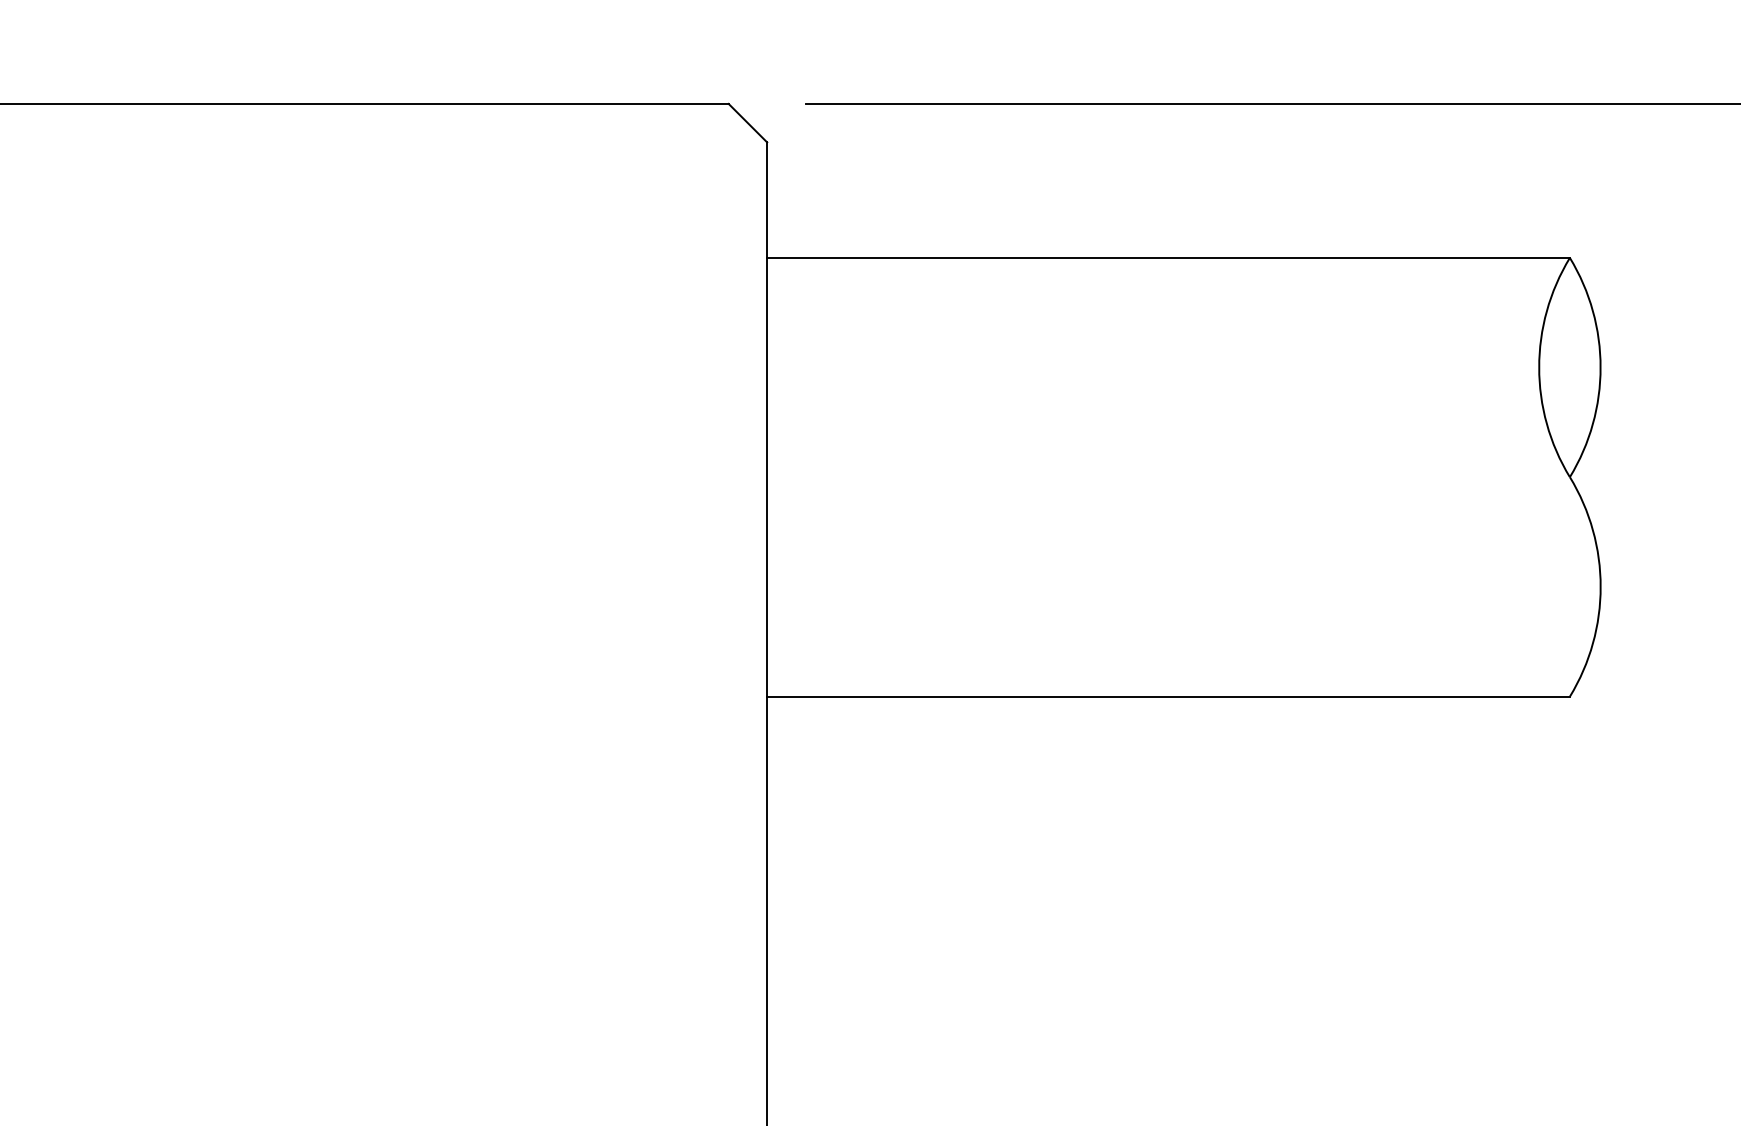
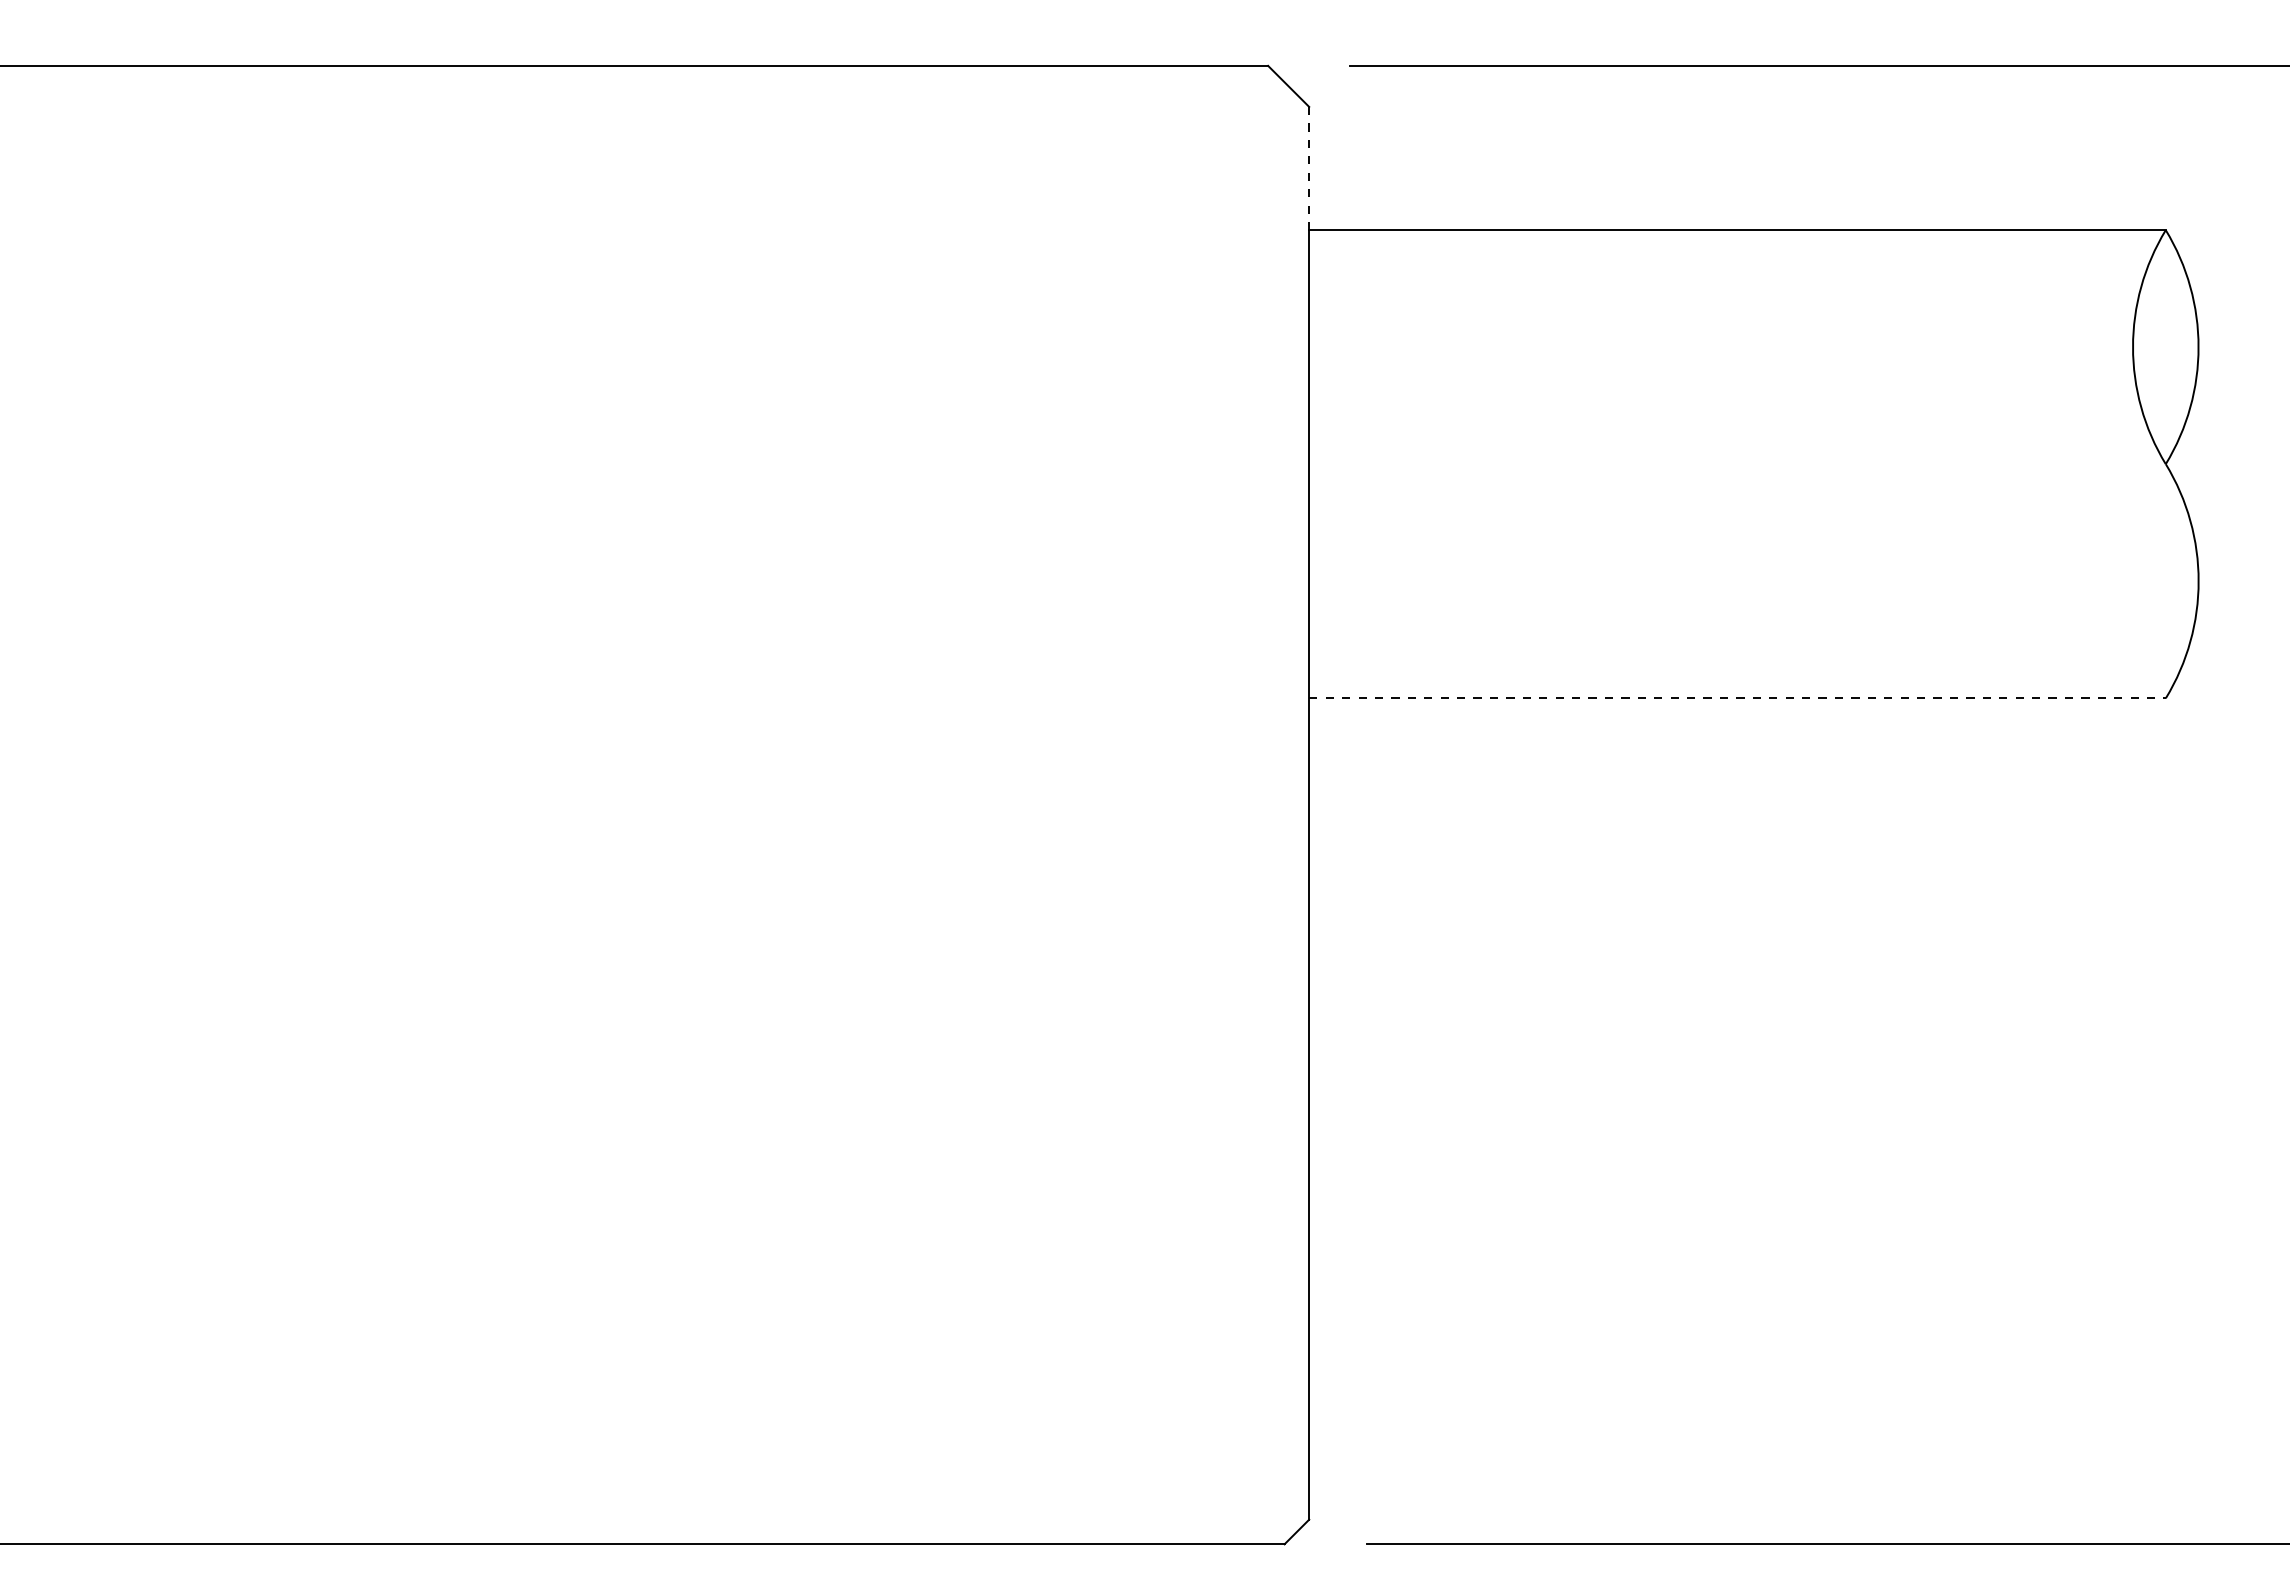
line: (767, 200) -> (1309, 168), solid -> dashed
line: (1169, 696) -> (1738, 698), solid -> dashed

